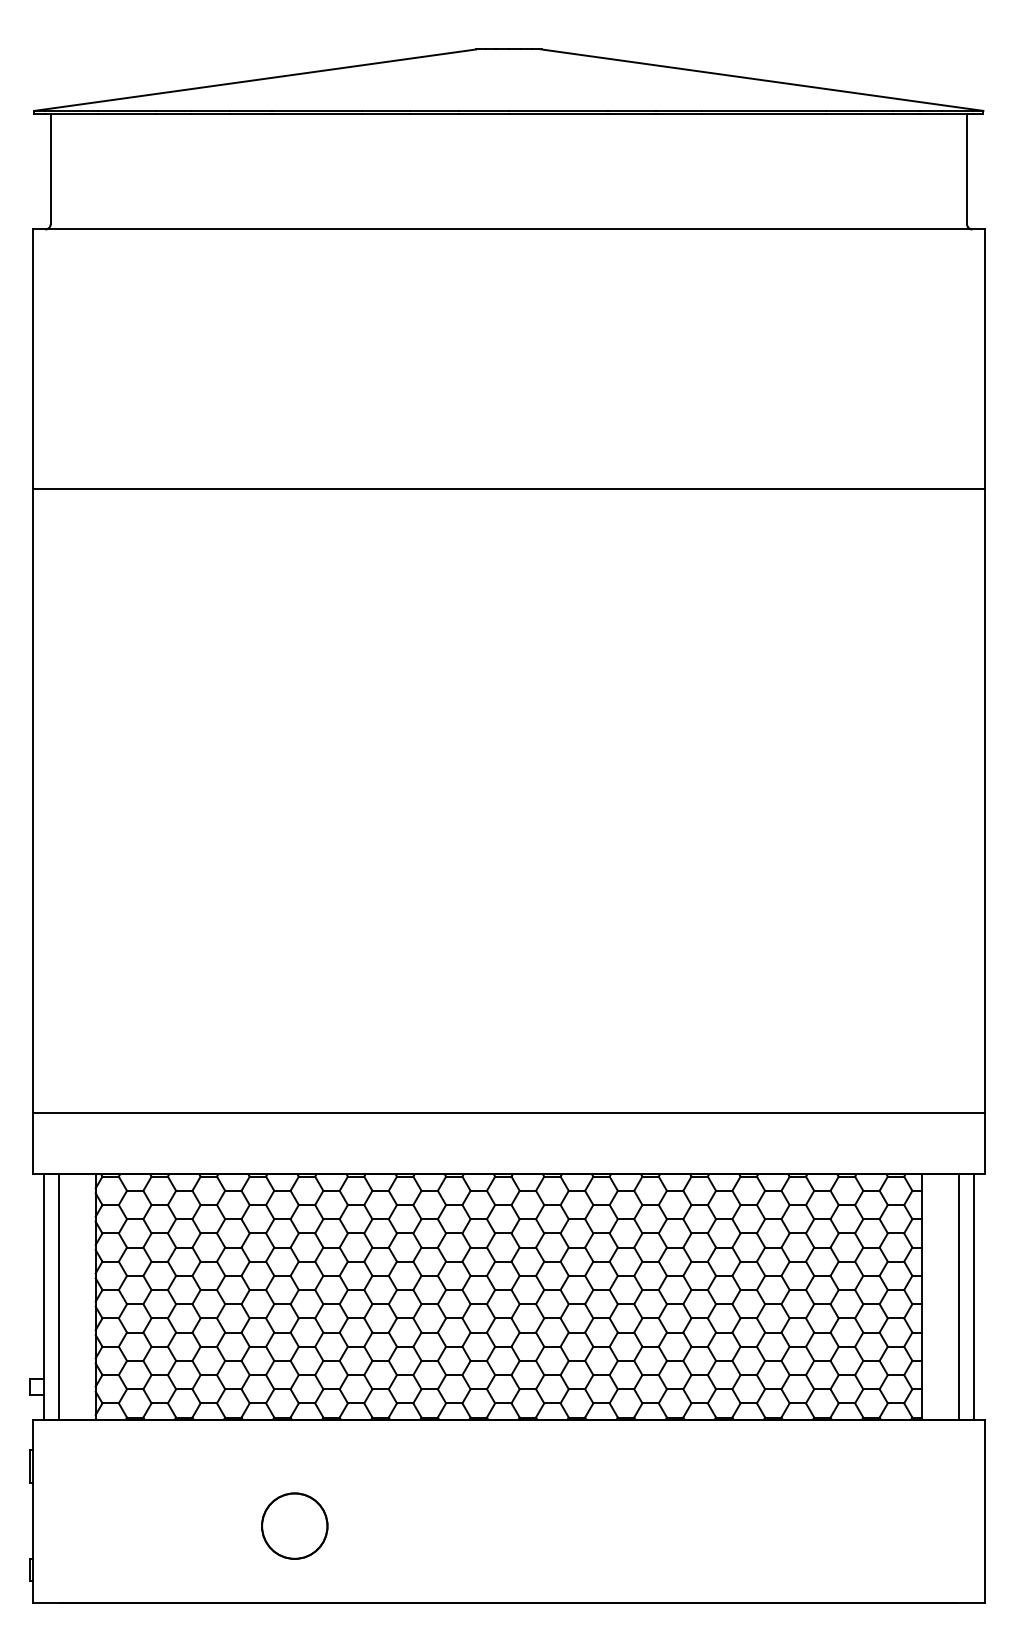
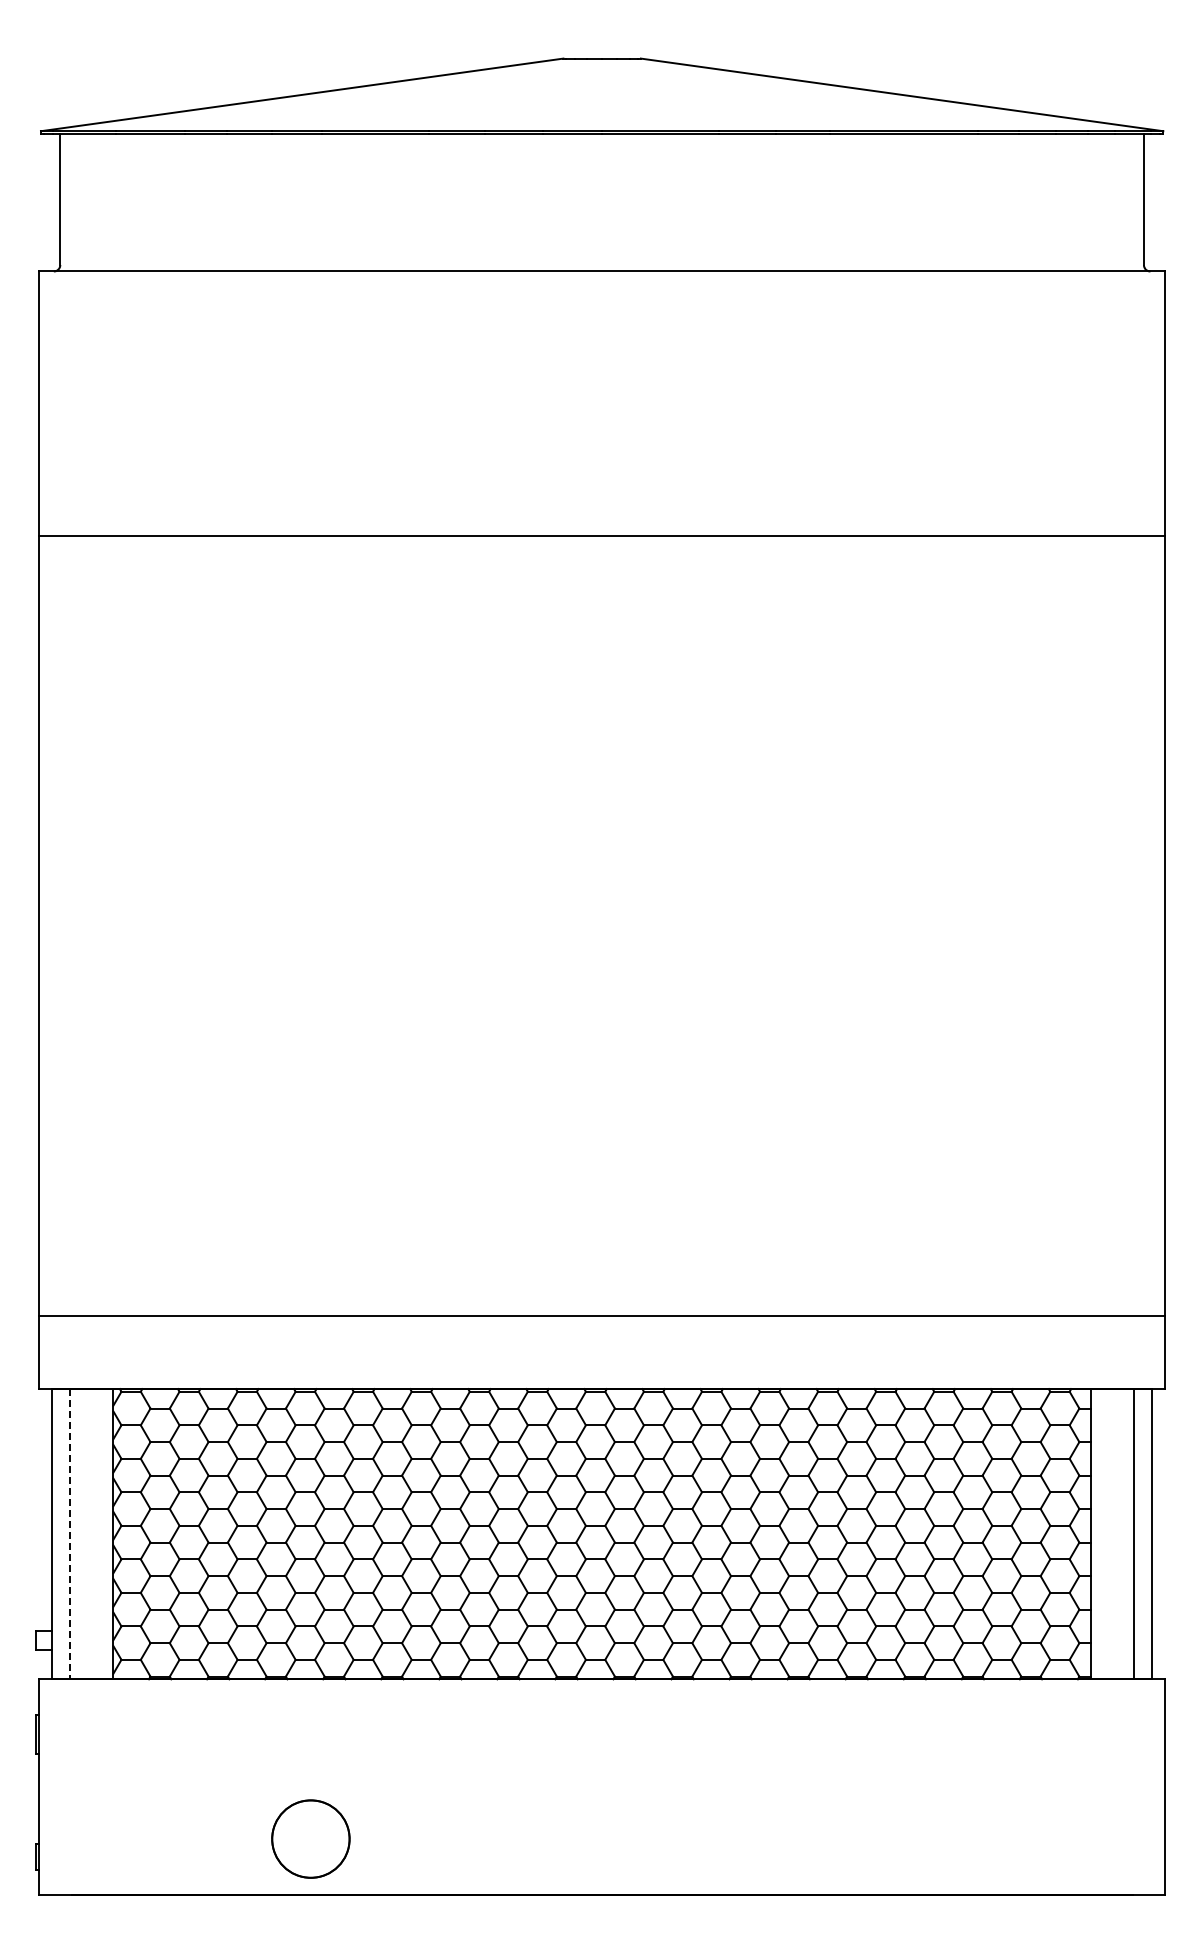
line: (508, 488) -> (601, 535), moved
line: (58, 1297) -> (69, 1534), solid -> dashed
part: (294, 1525) -> (310, 1838), moved

